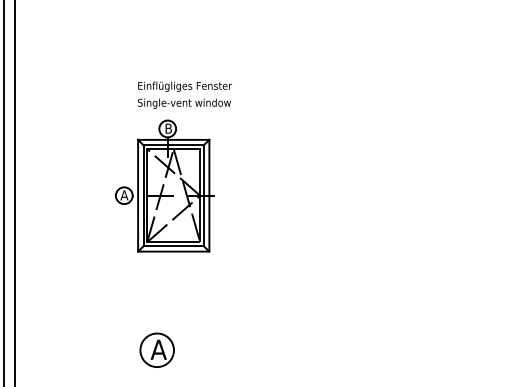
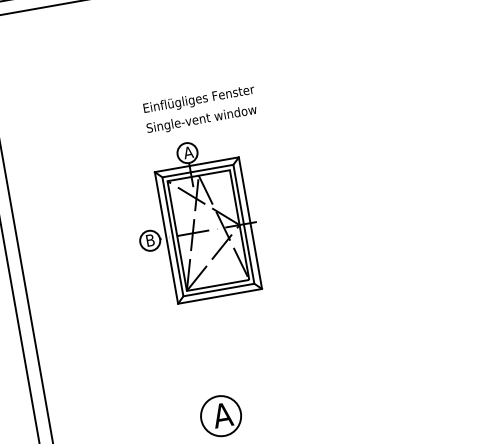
text: (168, 128) -> (188, 152), B -> A
text: (124, 195) -> (150, 240), A -> B

